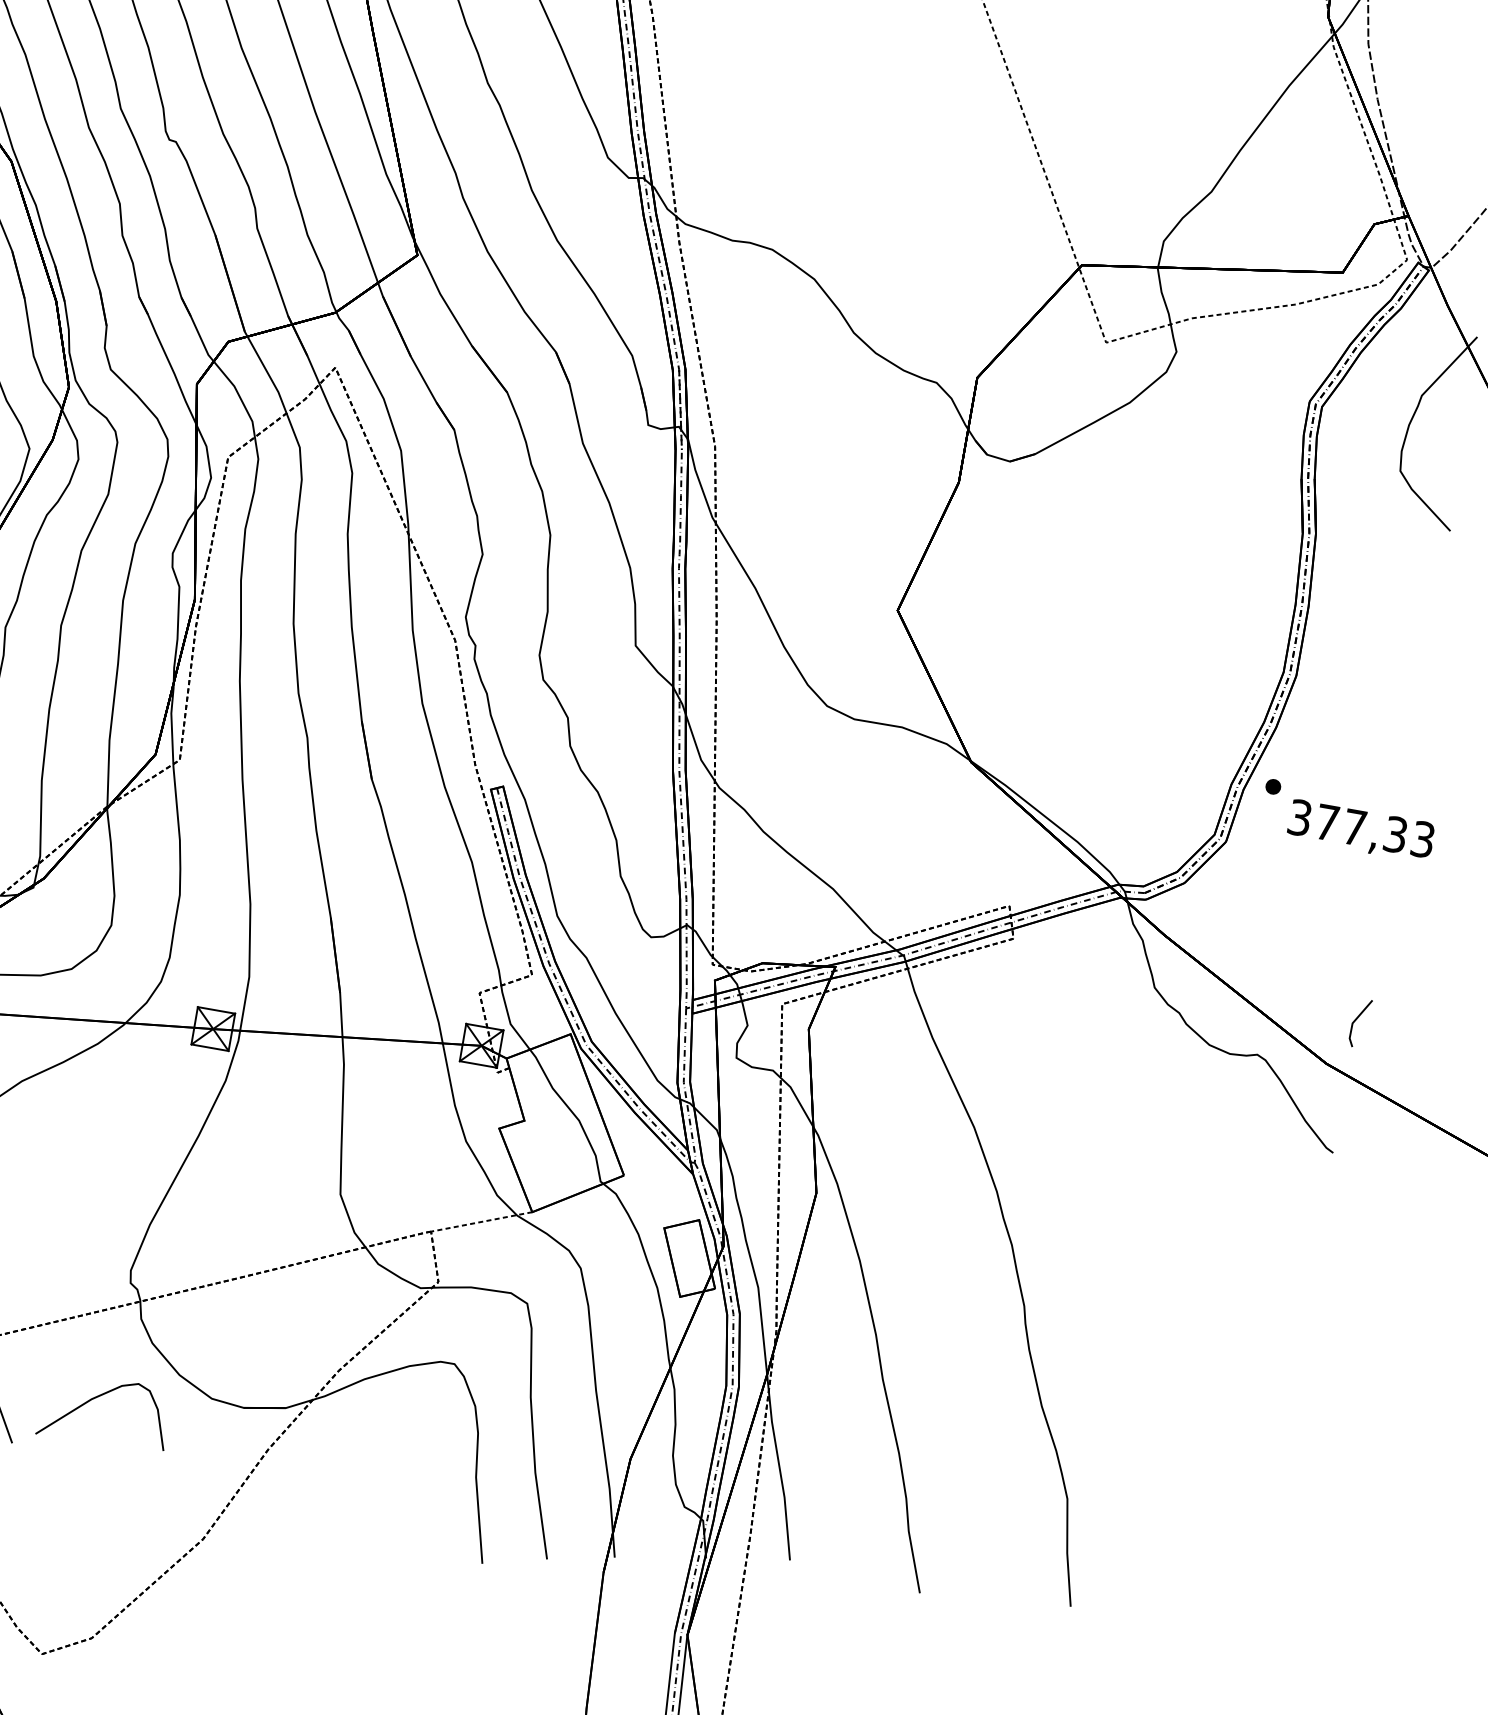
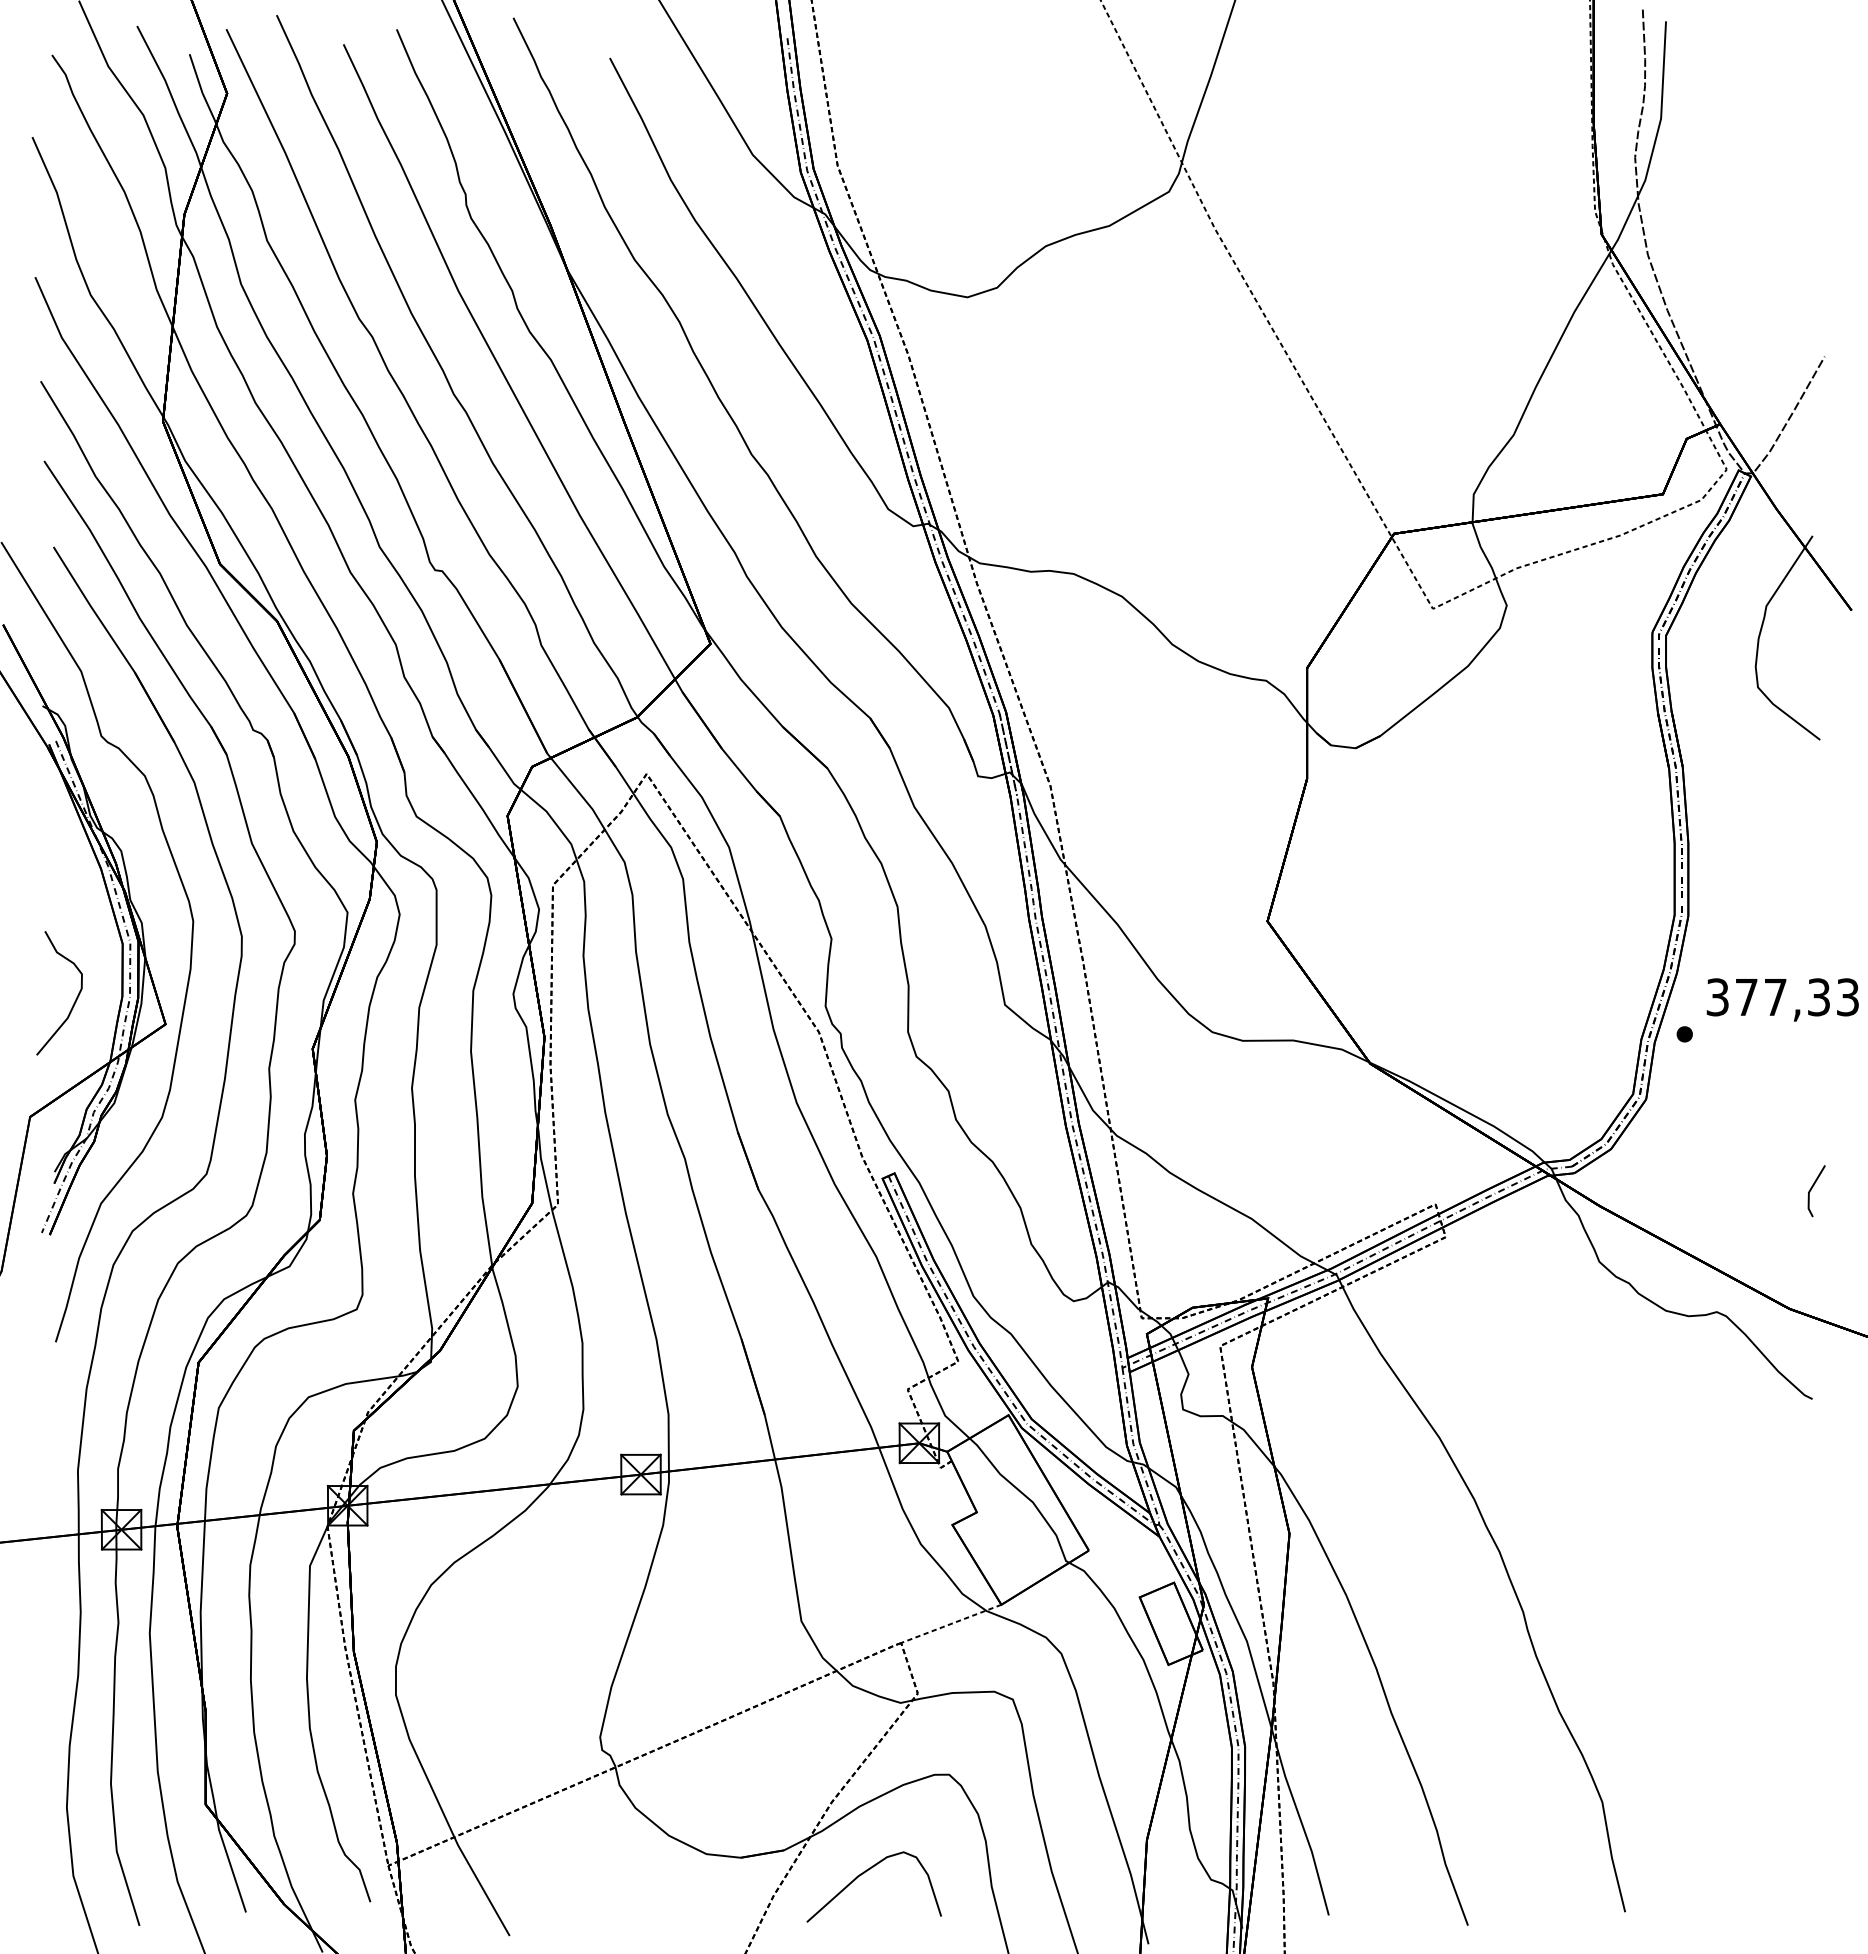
text: (1360, 830) -> (1782, 999), moved
line: (1357, 1019) -> (1813, 1187), moved
curve: (98, 1397) -> (864, 1873), moved

